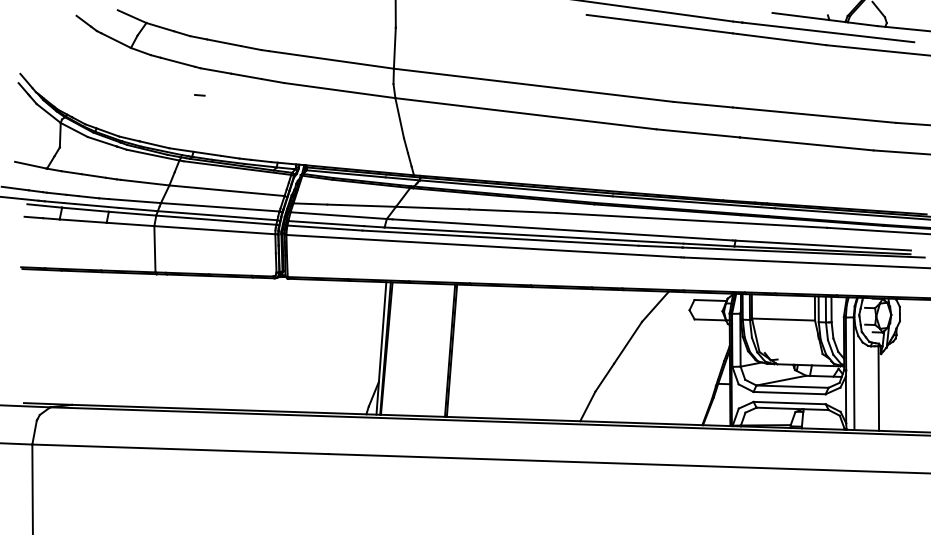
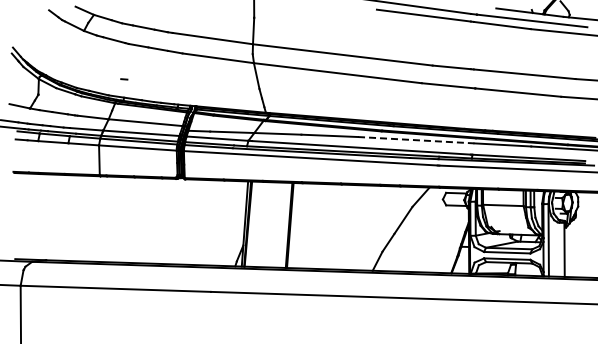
line: (200, 95) -> (124, 79), moved
line: (648, 218) -> (416, 140), solid -> dashed

